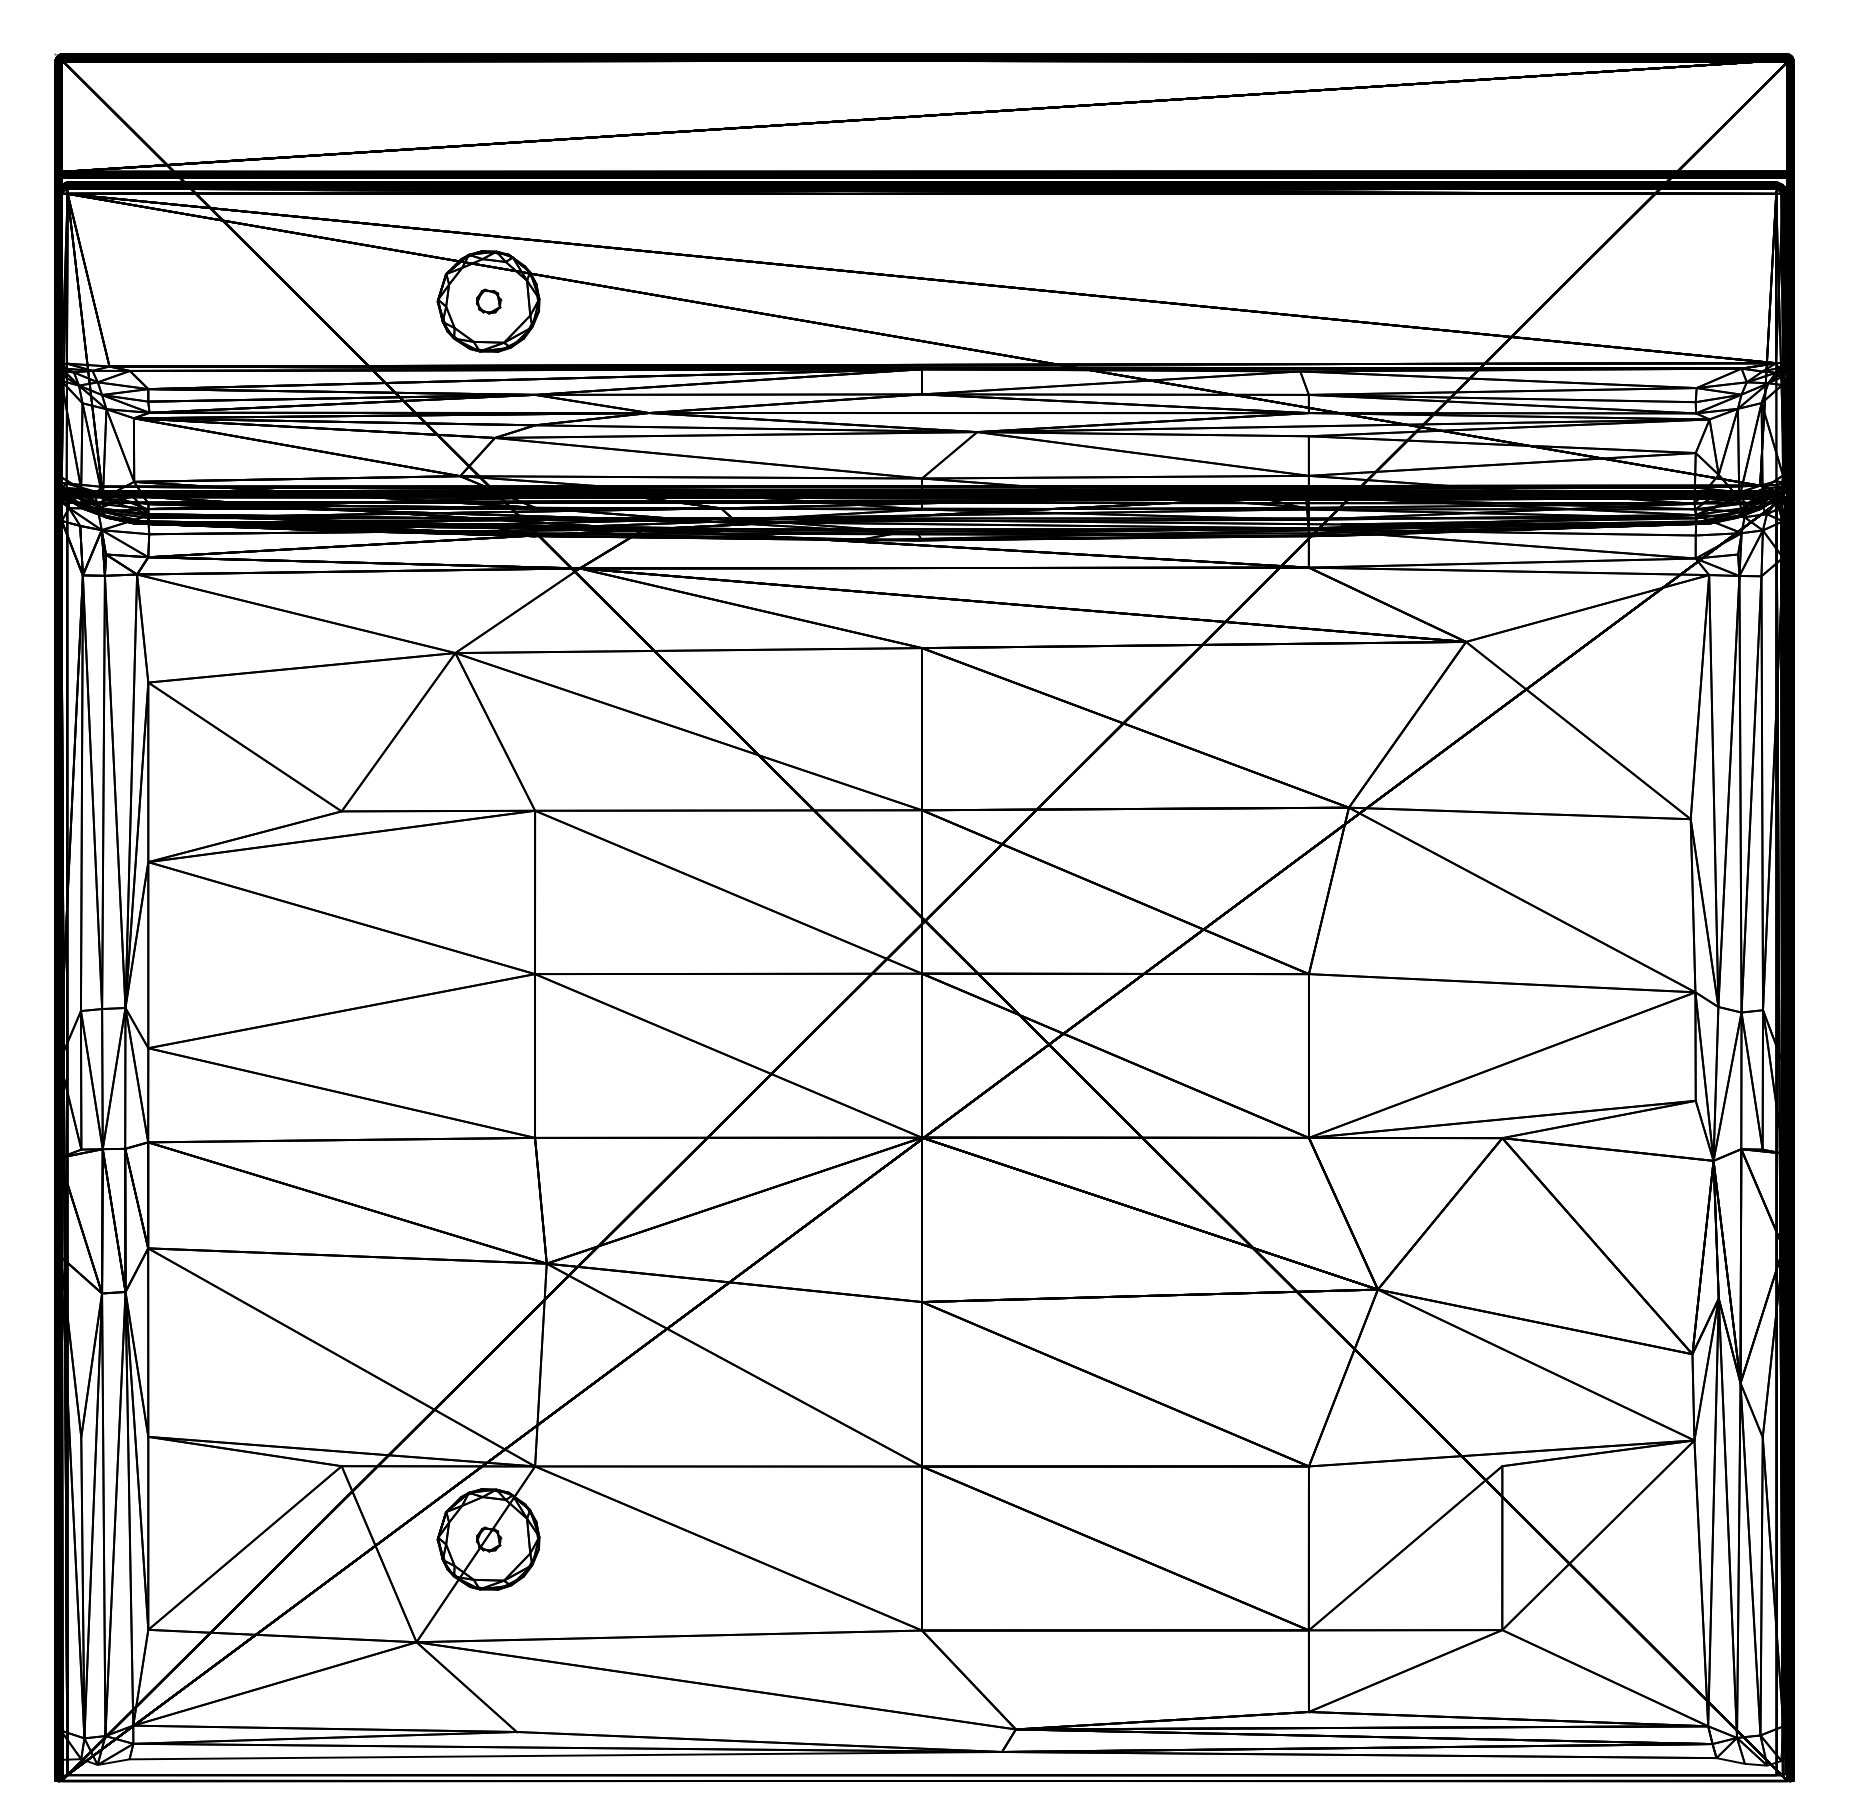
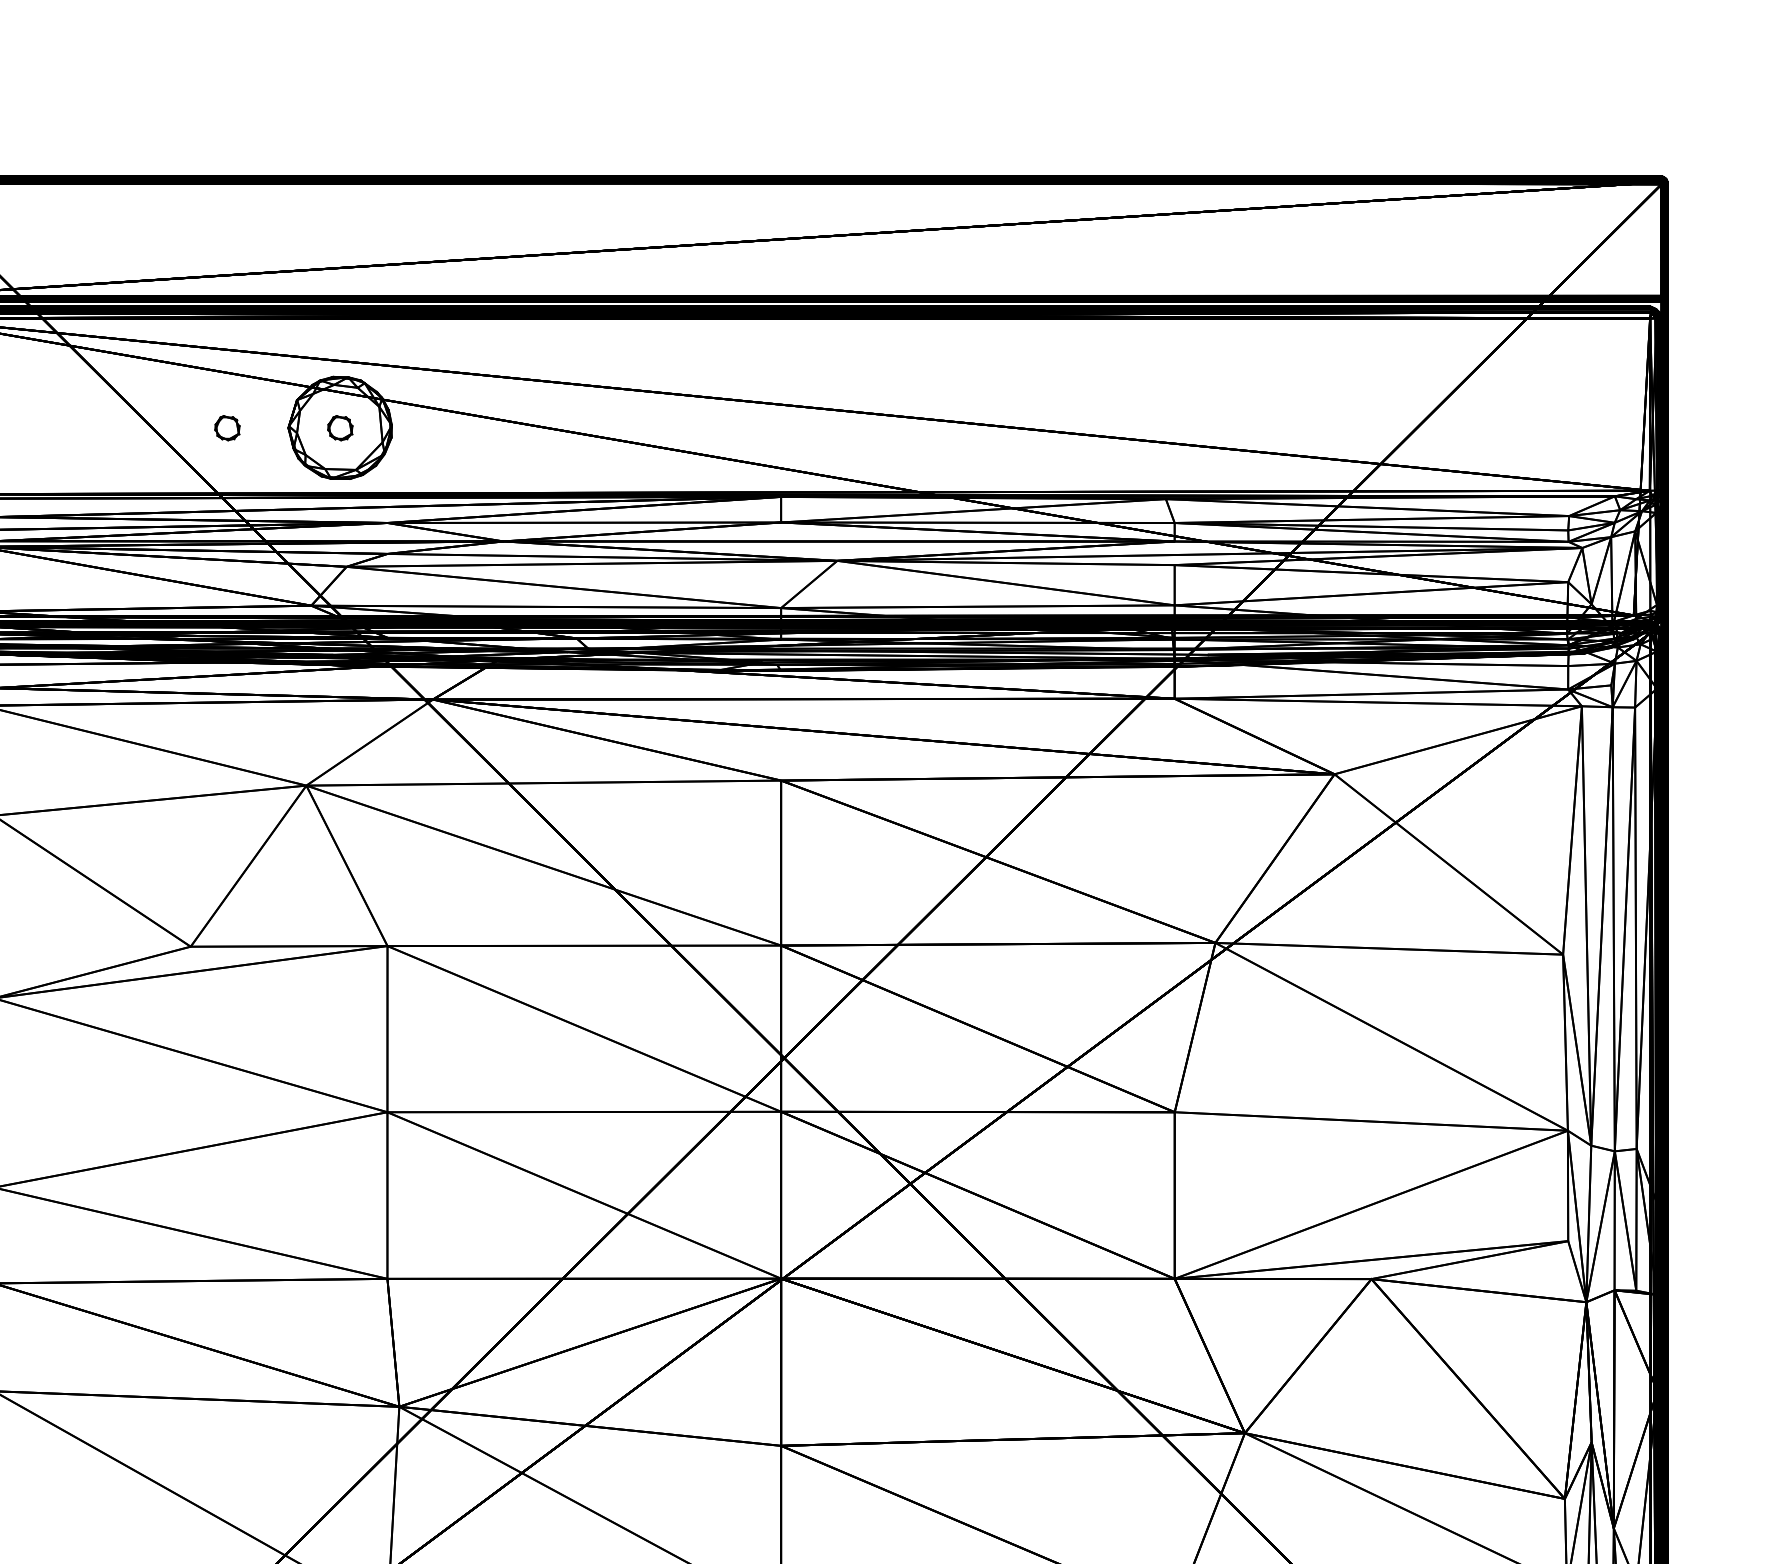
part: (377, 301) -> (227, 427), added

